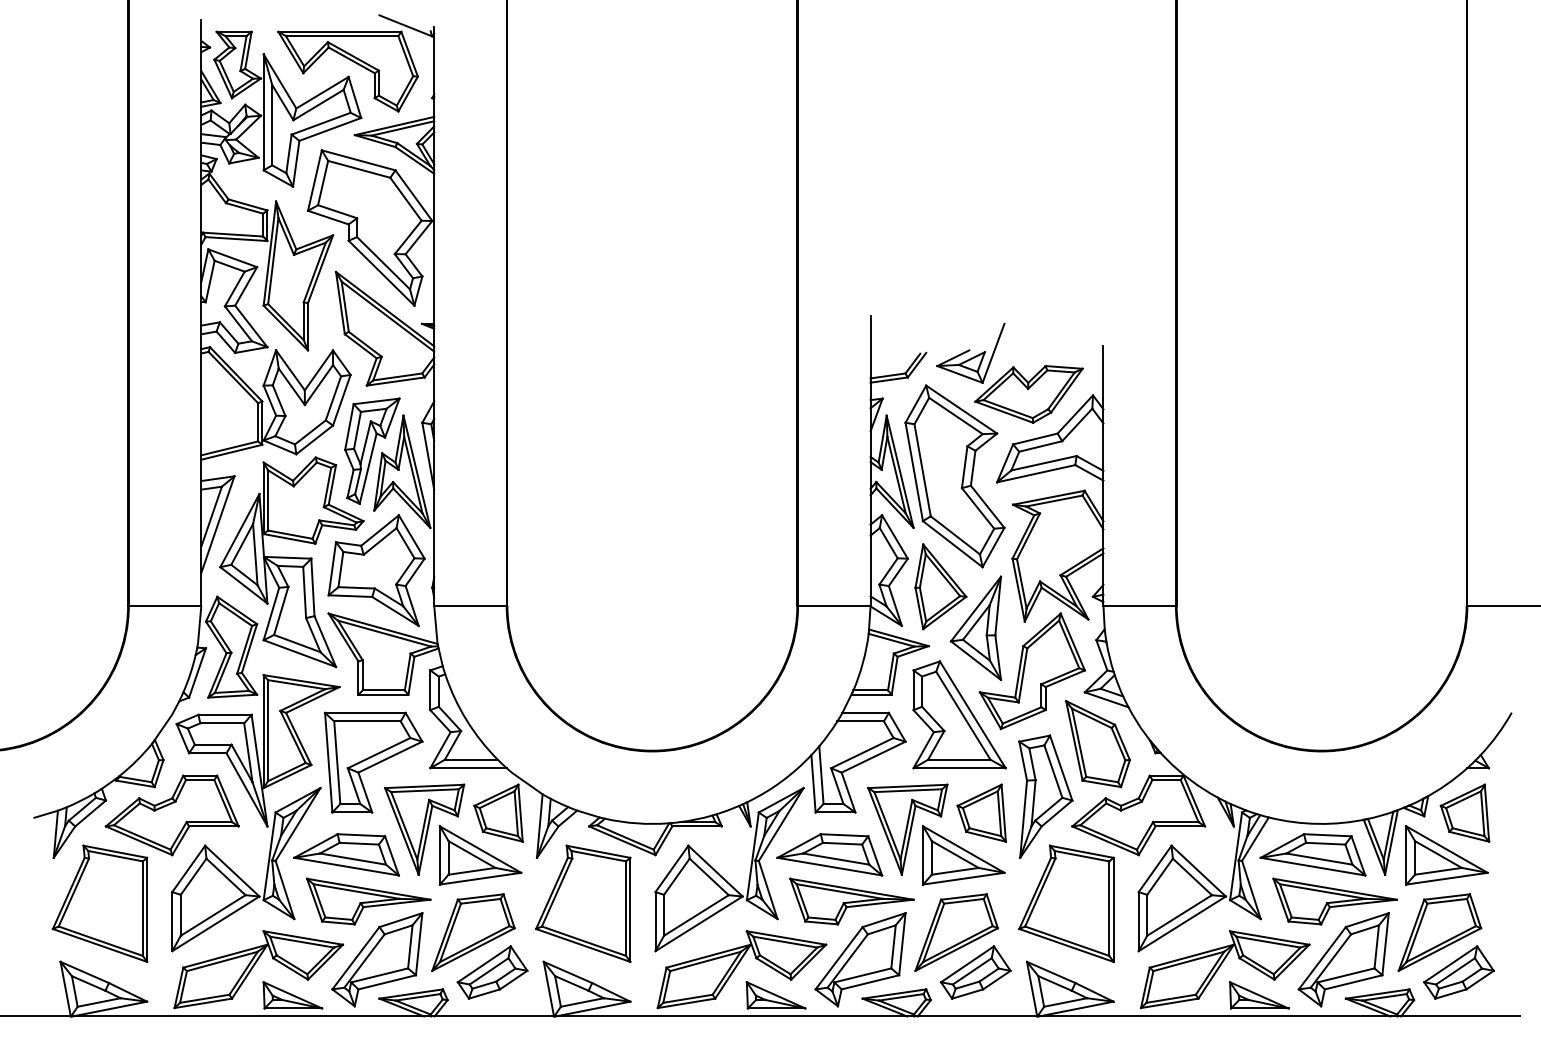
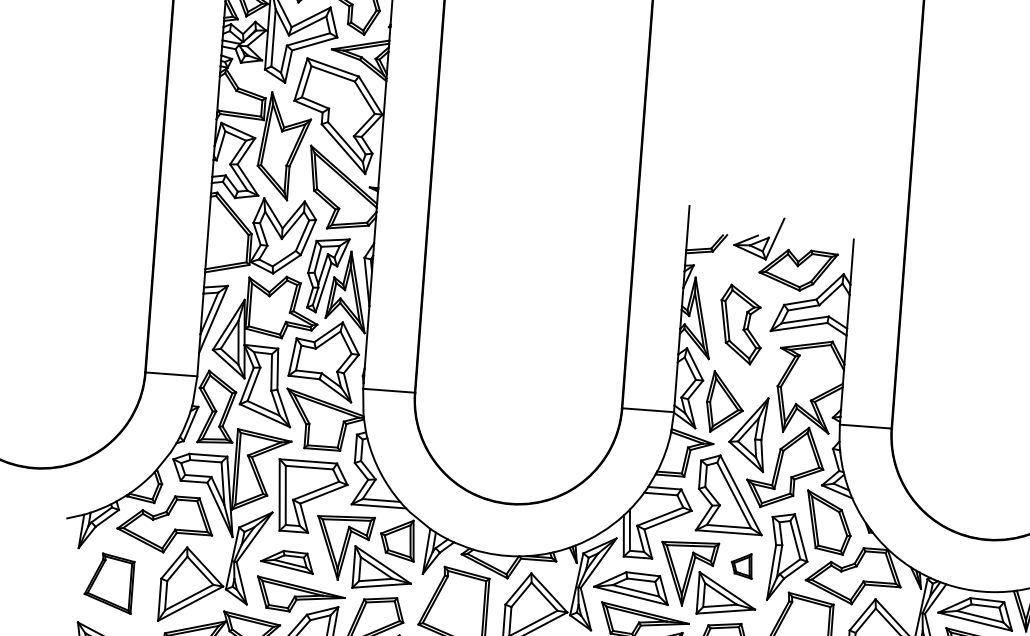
part: (954, 476) -> (740, 324), size x0.6
part: (981, 812) -> (741, 565), size x0.6
part: (346, 854) -> (287, 561), size x0.7
part: (99, 903) -> (108, 582), size x0.7

